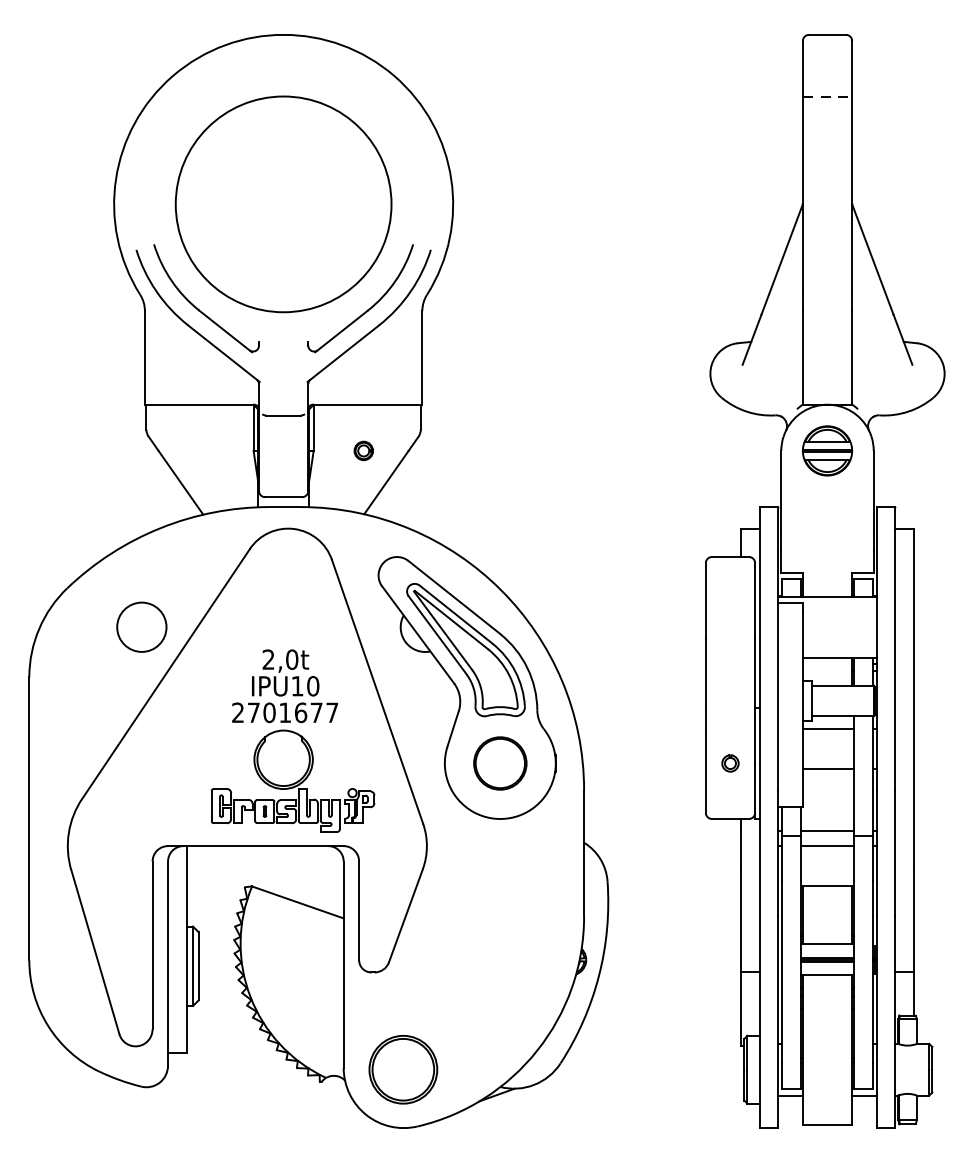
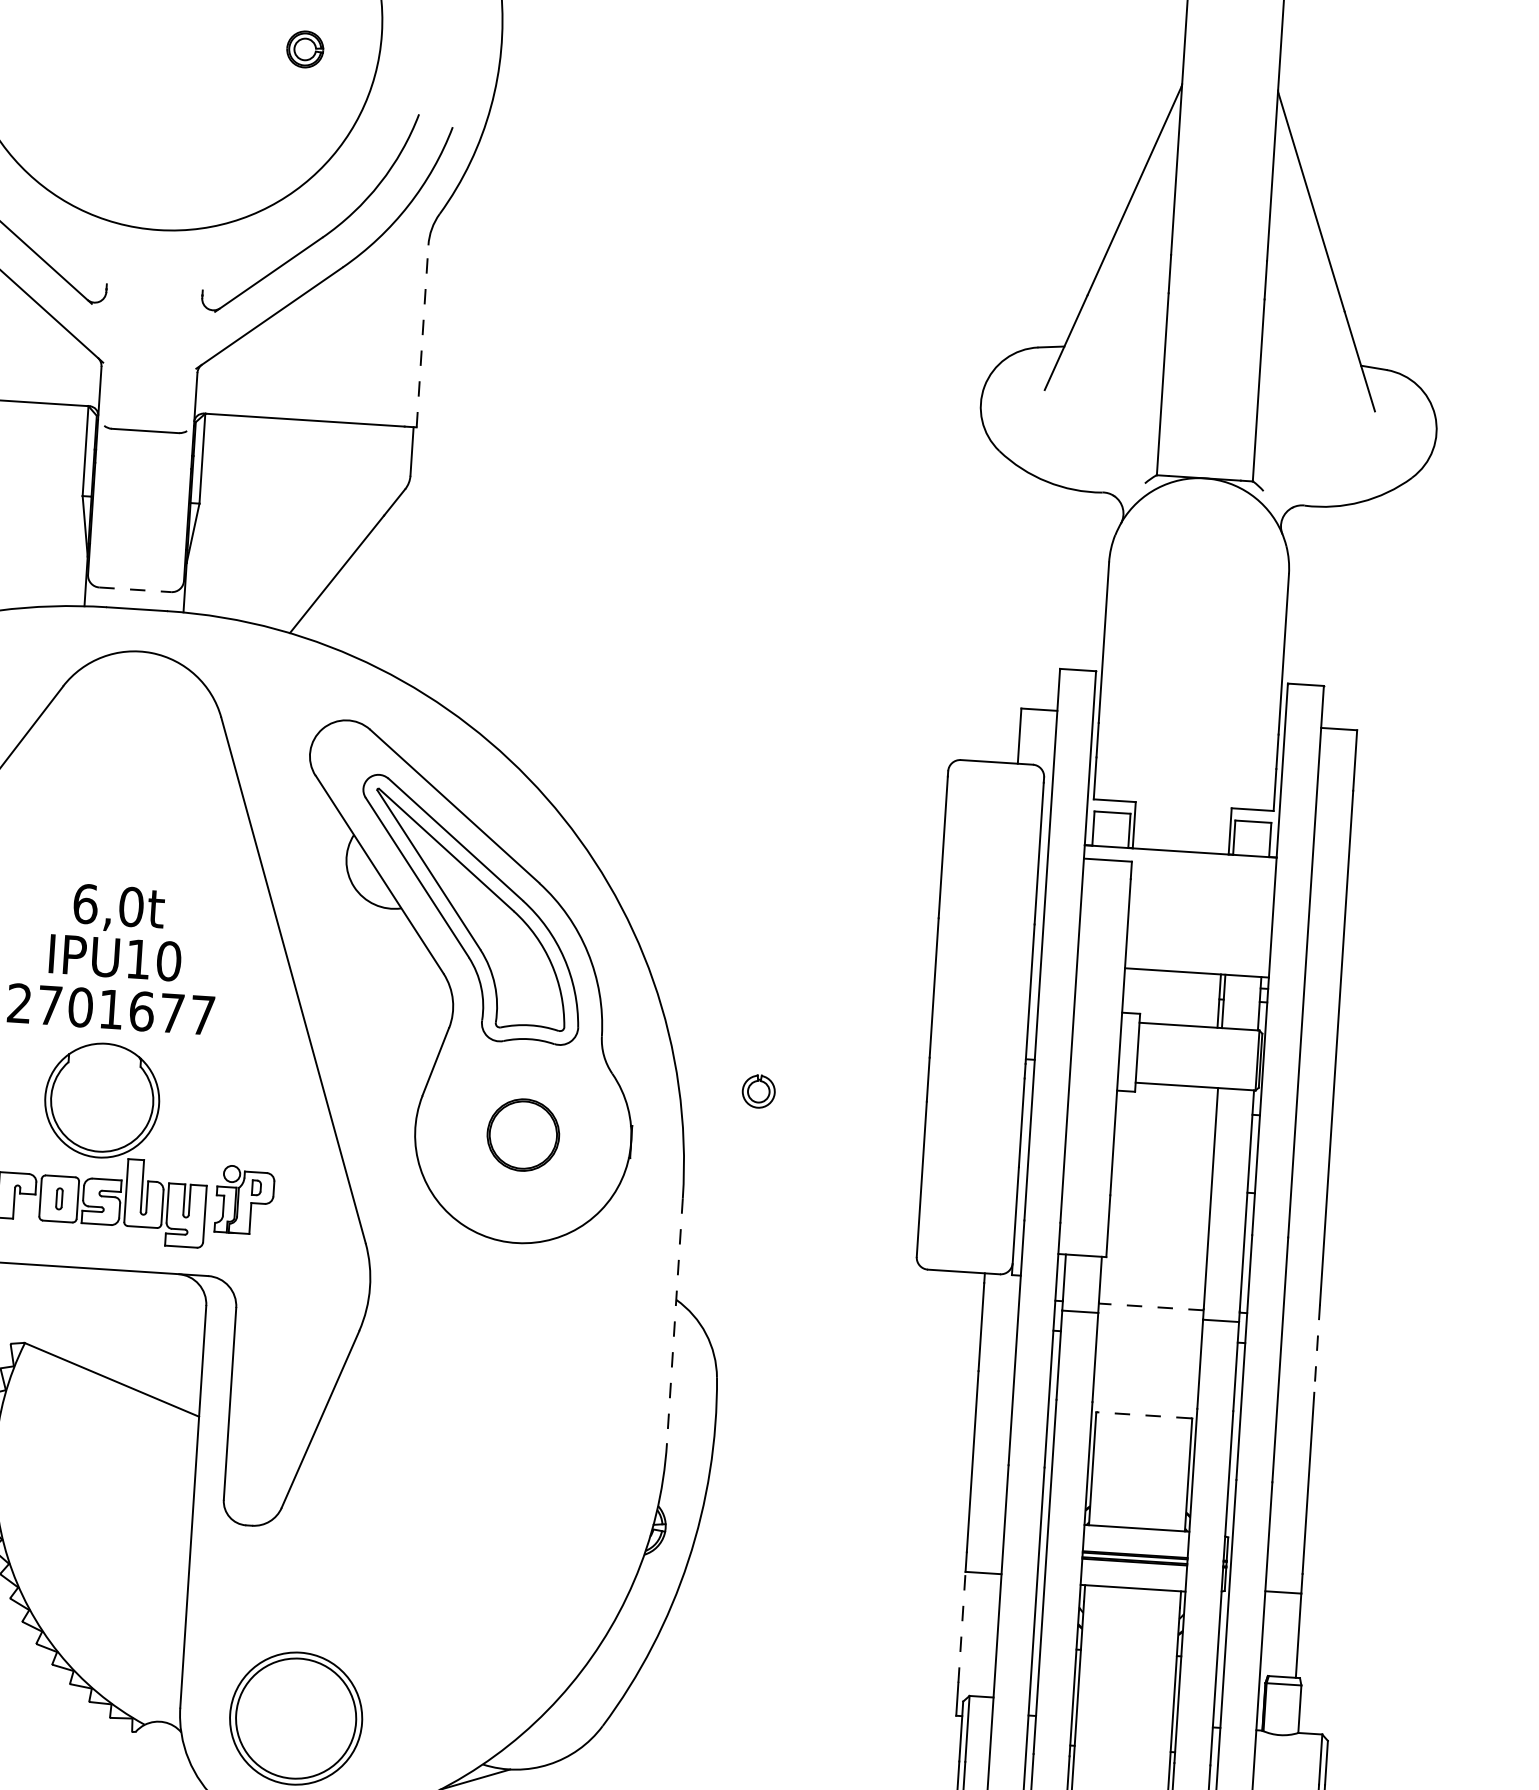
line: (422, 357) -> (422, 335), solid -> dashed
part: (363, 450) -> (304, 48), moved
part: (827, 450) -> (1199, 567), removed
line: (284, 497) -> (136, 590), solid -> dashed
text: (268, 659) -> (85, 903), 2,0t -> 6,0t
line: (828, 728) -> (1166, 1108), removed
circle: (500, 763) -> (523, 1135), size x0.7
part: (730, 763) -> (758, 1091), moved
line: (828, 769) -> (1160, 1188), removed
line: (827, 830) -> (1151, 1306), solid -> dashed
line: (827, 846) -> (1149, 1337), removed
line: (913, 846) -> (1316, 1348), solid -> dashed
line: (584, 853) -> (675, 1320), solid -> dashed
line: (827, 886) -> (1144, 1415), solid -> dashed
line: (741, 1000) -> (962, 1626), solid -> dashed

